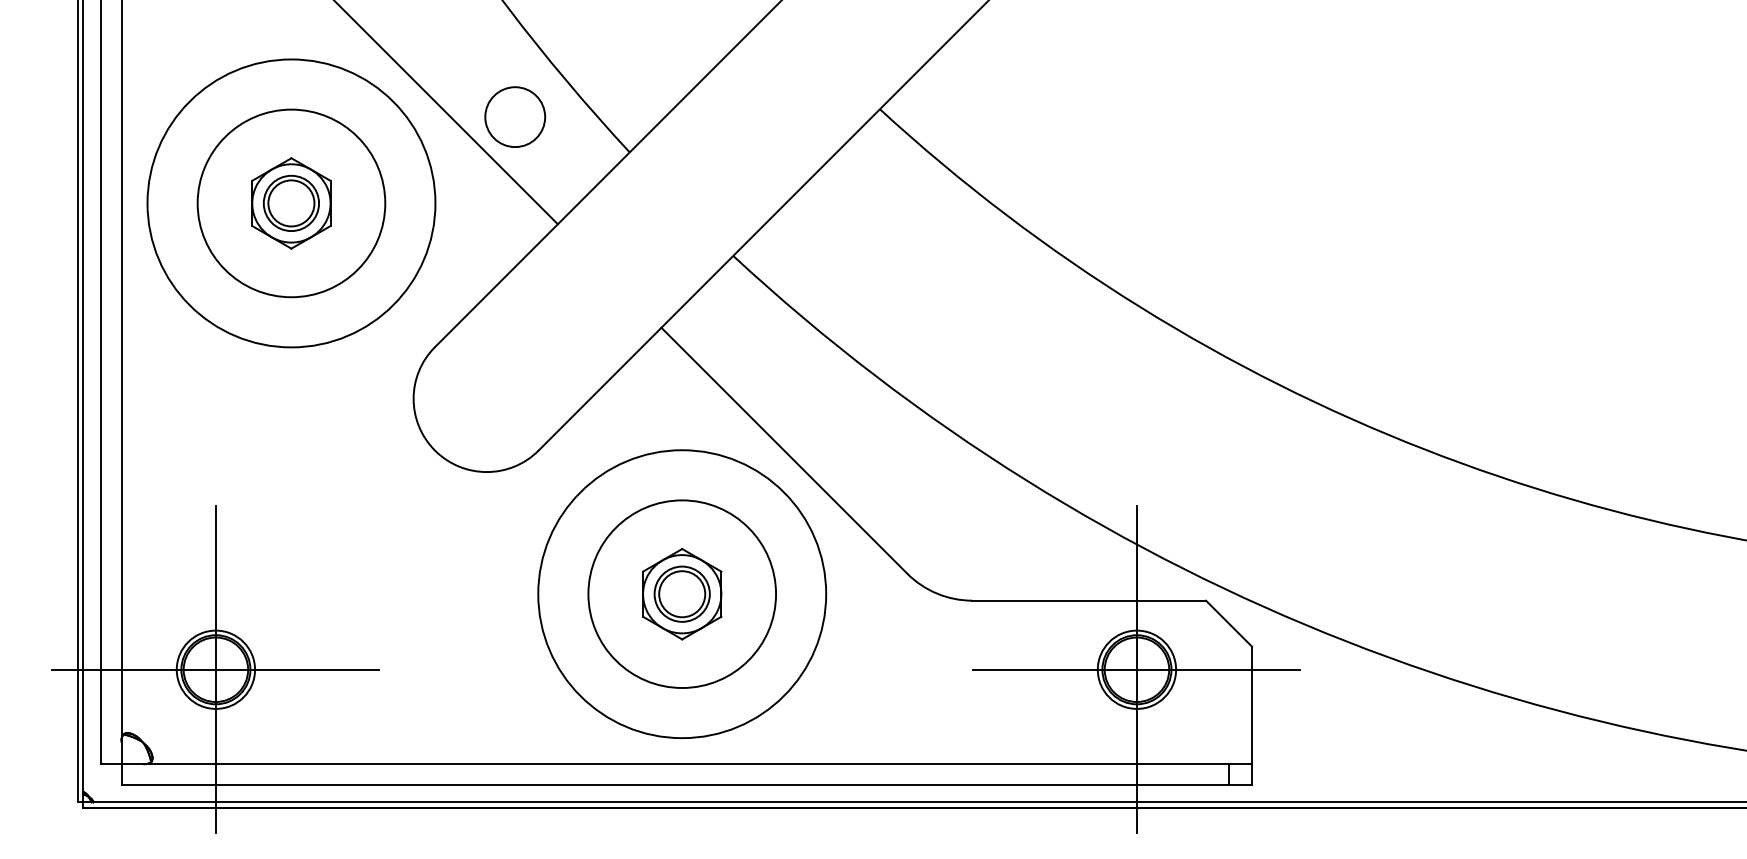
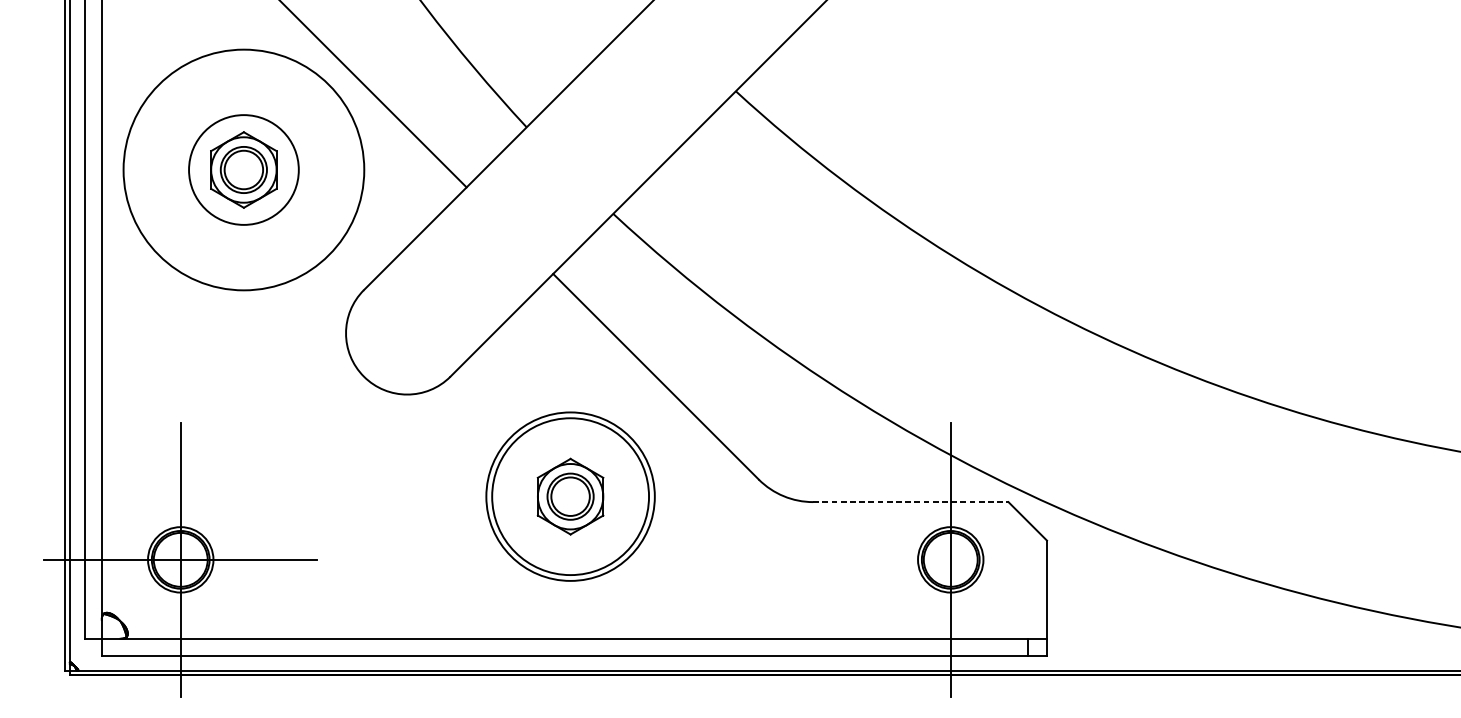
circle: (515, 116) -> (431, 97), removed
circle: (291, 203) -> (243, 170), size x0.7
circle: (682, 594) -> (570, 496), size x0.7
line: (1089, 600) -> (911, 501), solid -> dashed
line: (1136, 669) -> (950, 559), removed

